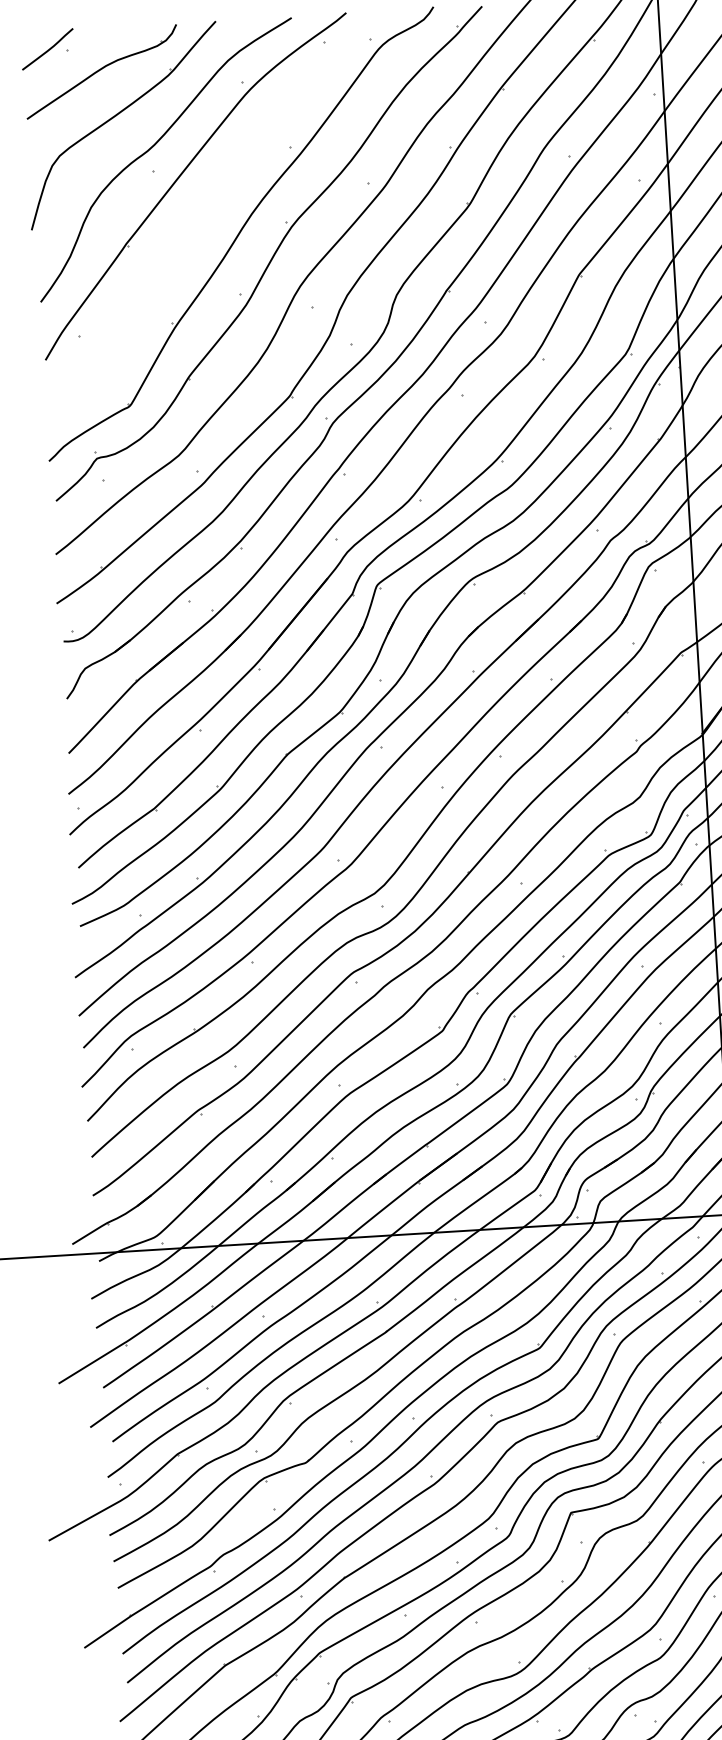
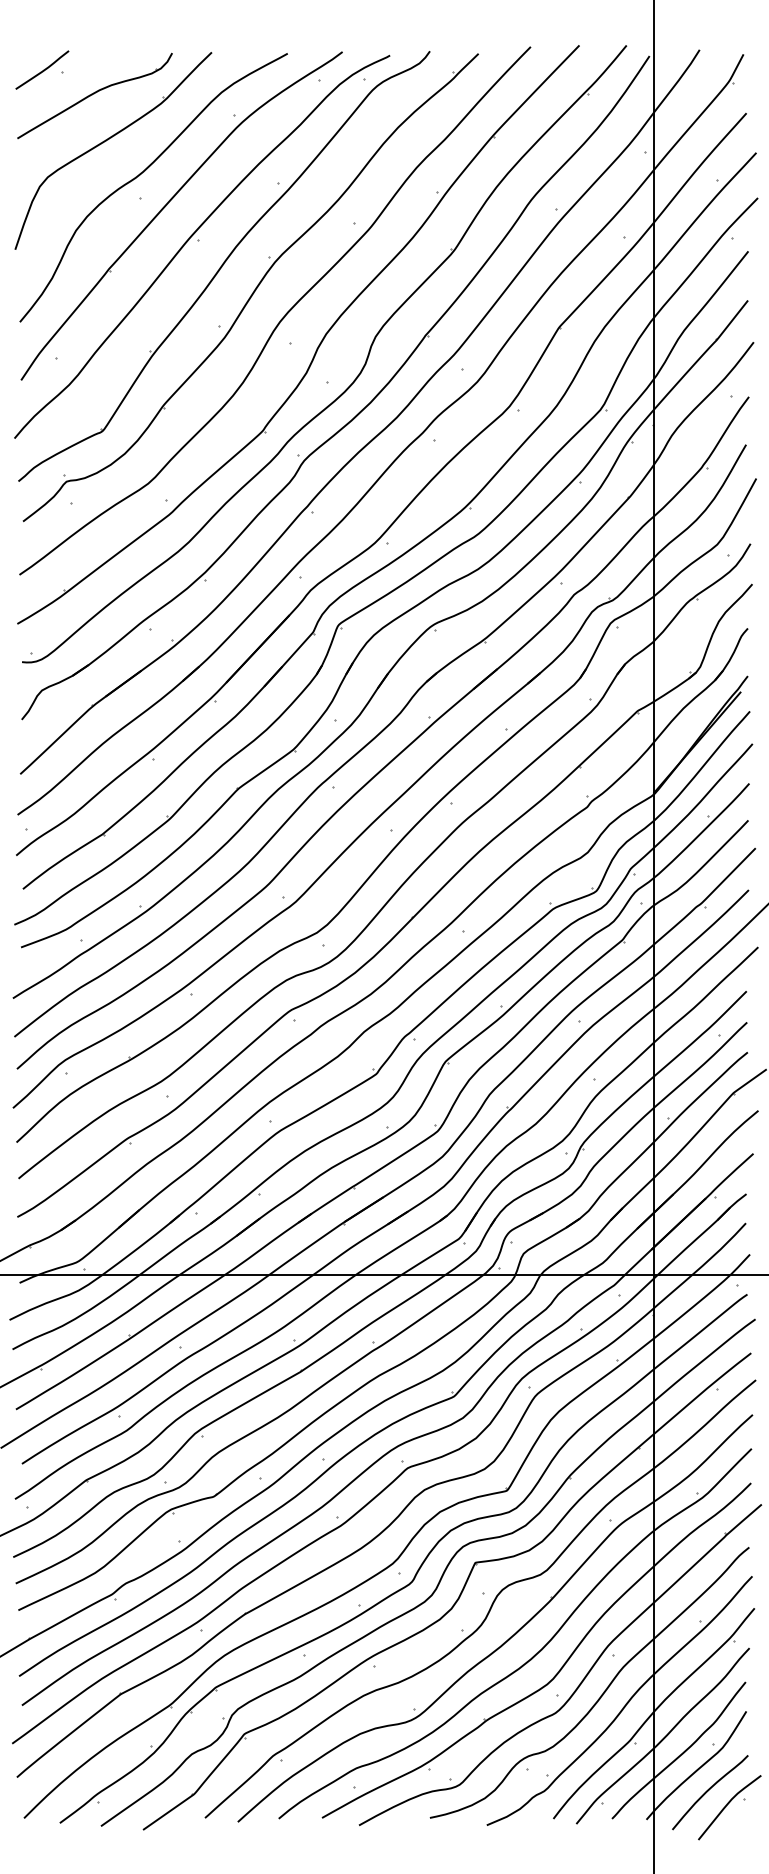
part: (214, 210) -> (198, 241), added

